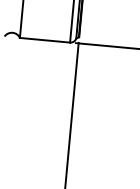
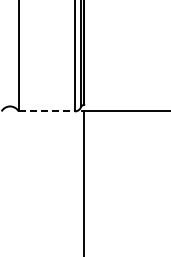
line: (45, 40) -> (47, 111), solid -> dashed

